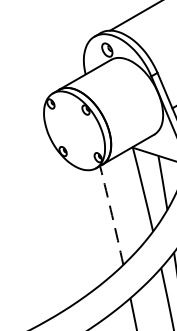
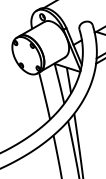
arc: (111, 216) -> (44, 96), dashed -> solid

